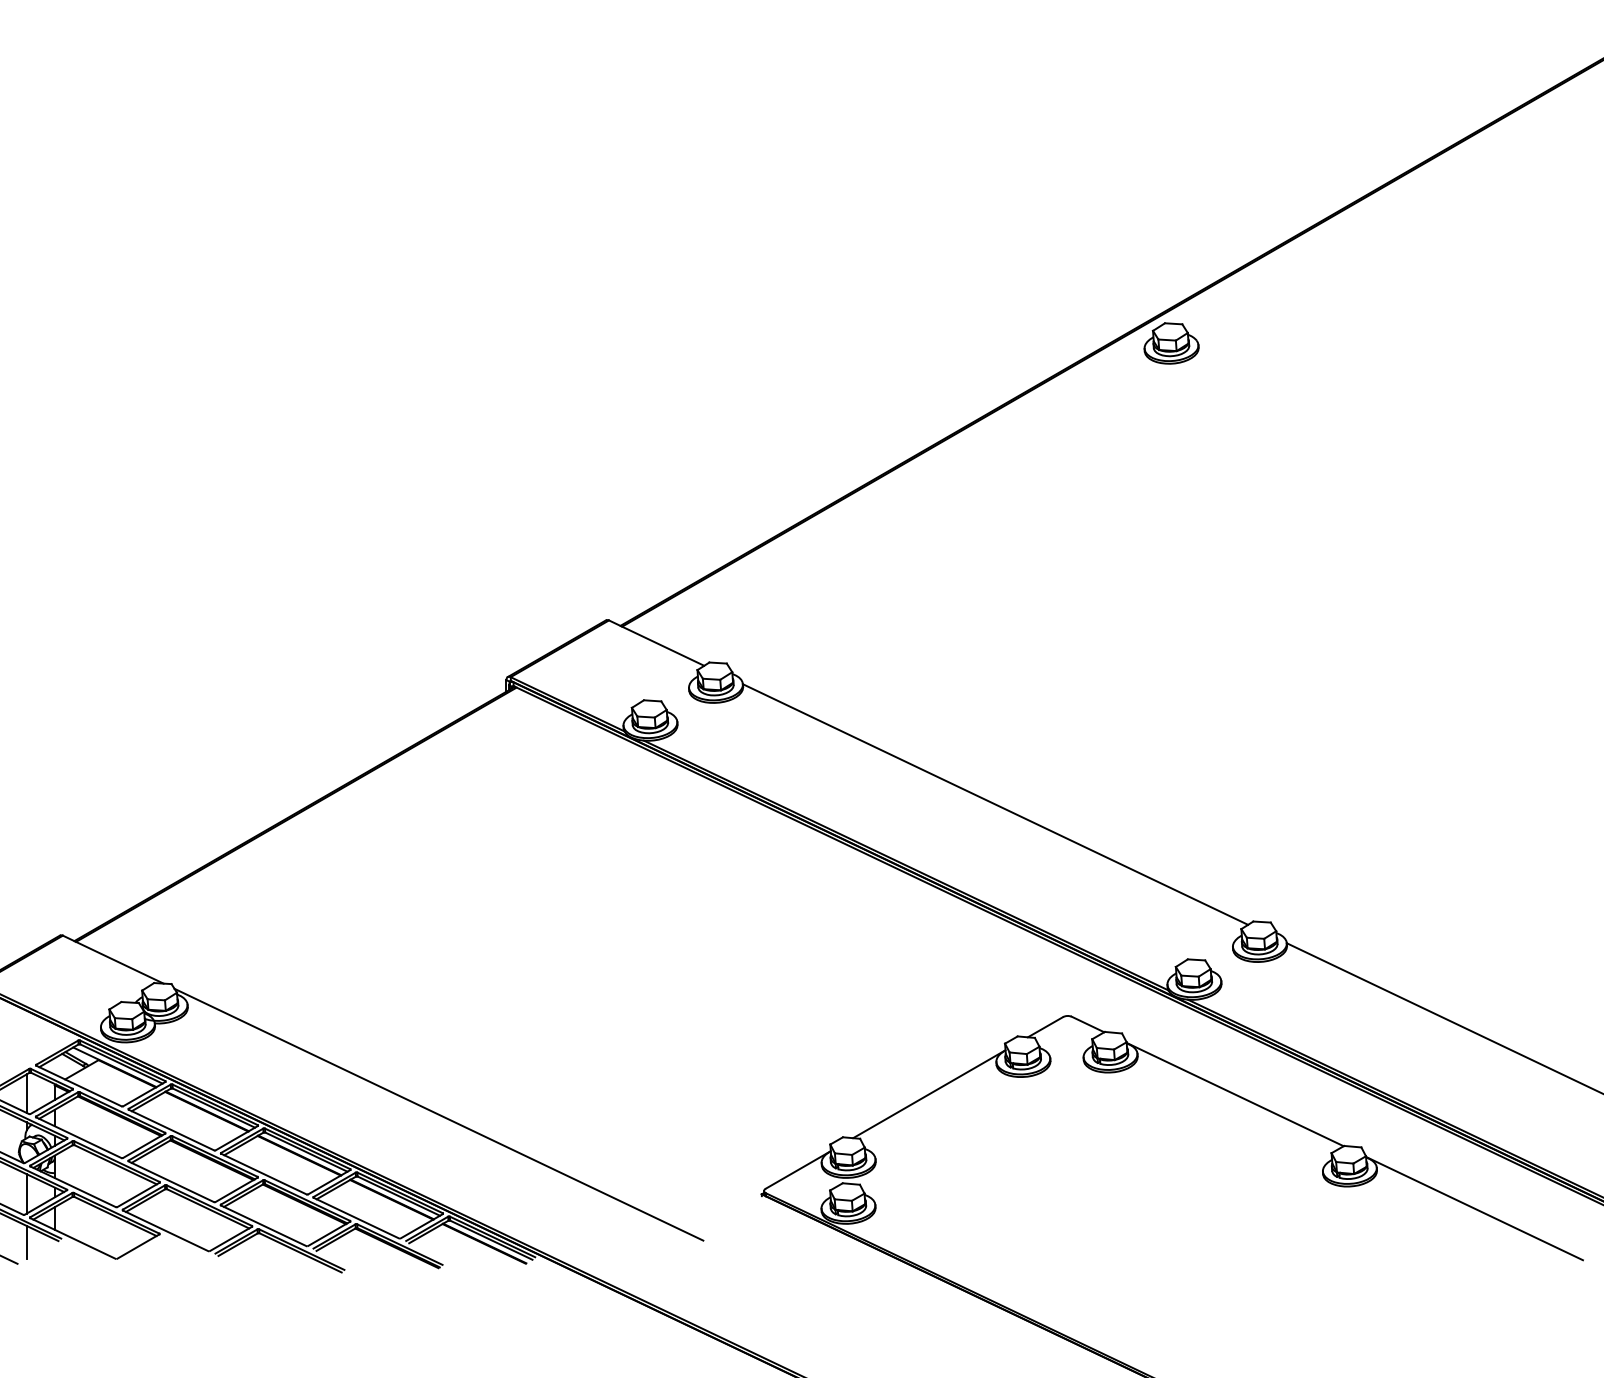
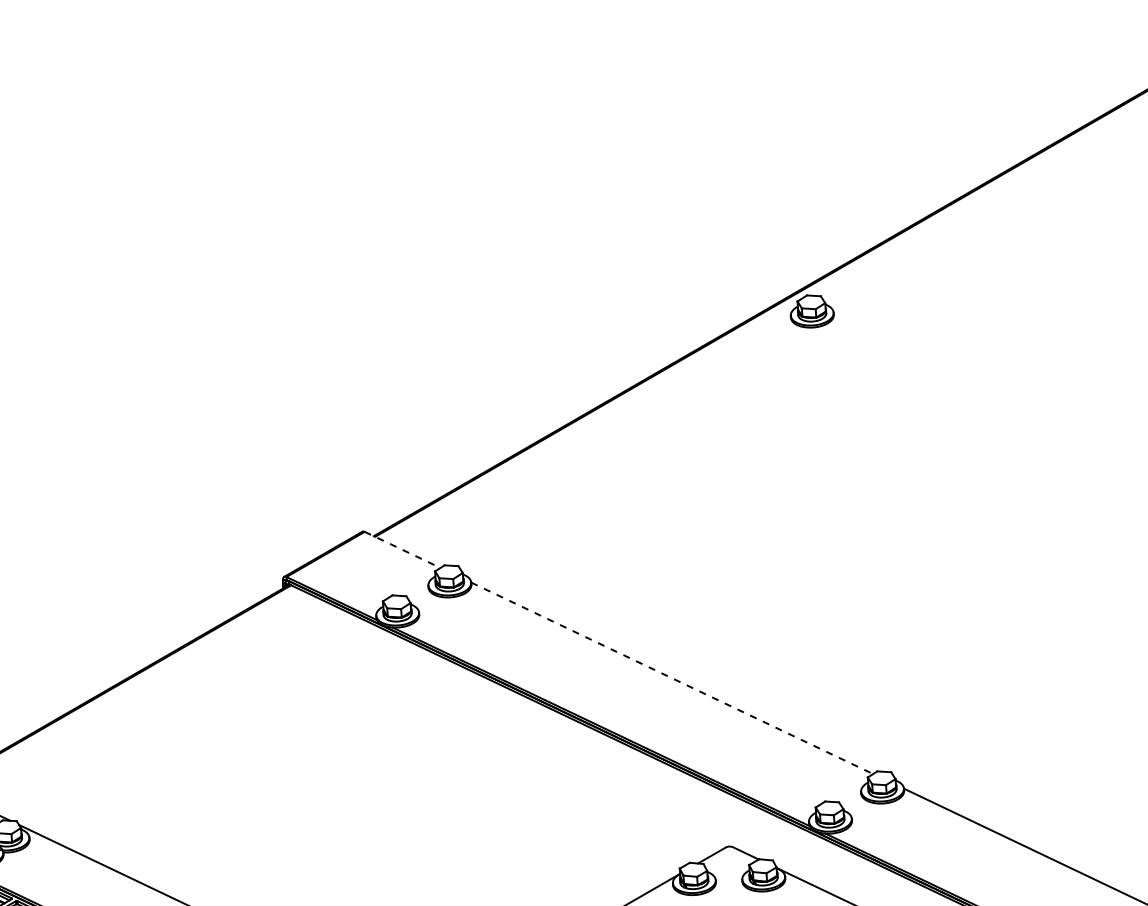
line: (656, 643) -> (402, 550), solid -> dashed
line: (995, 804) -> (672, 678), solid -> dashed

